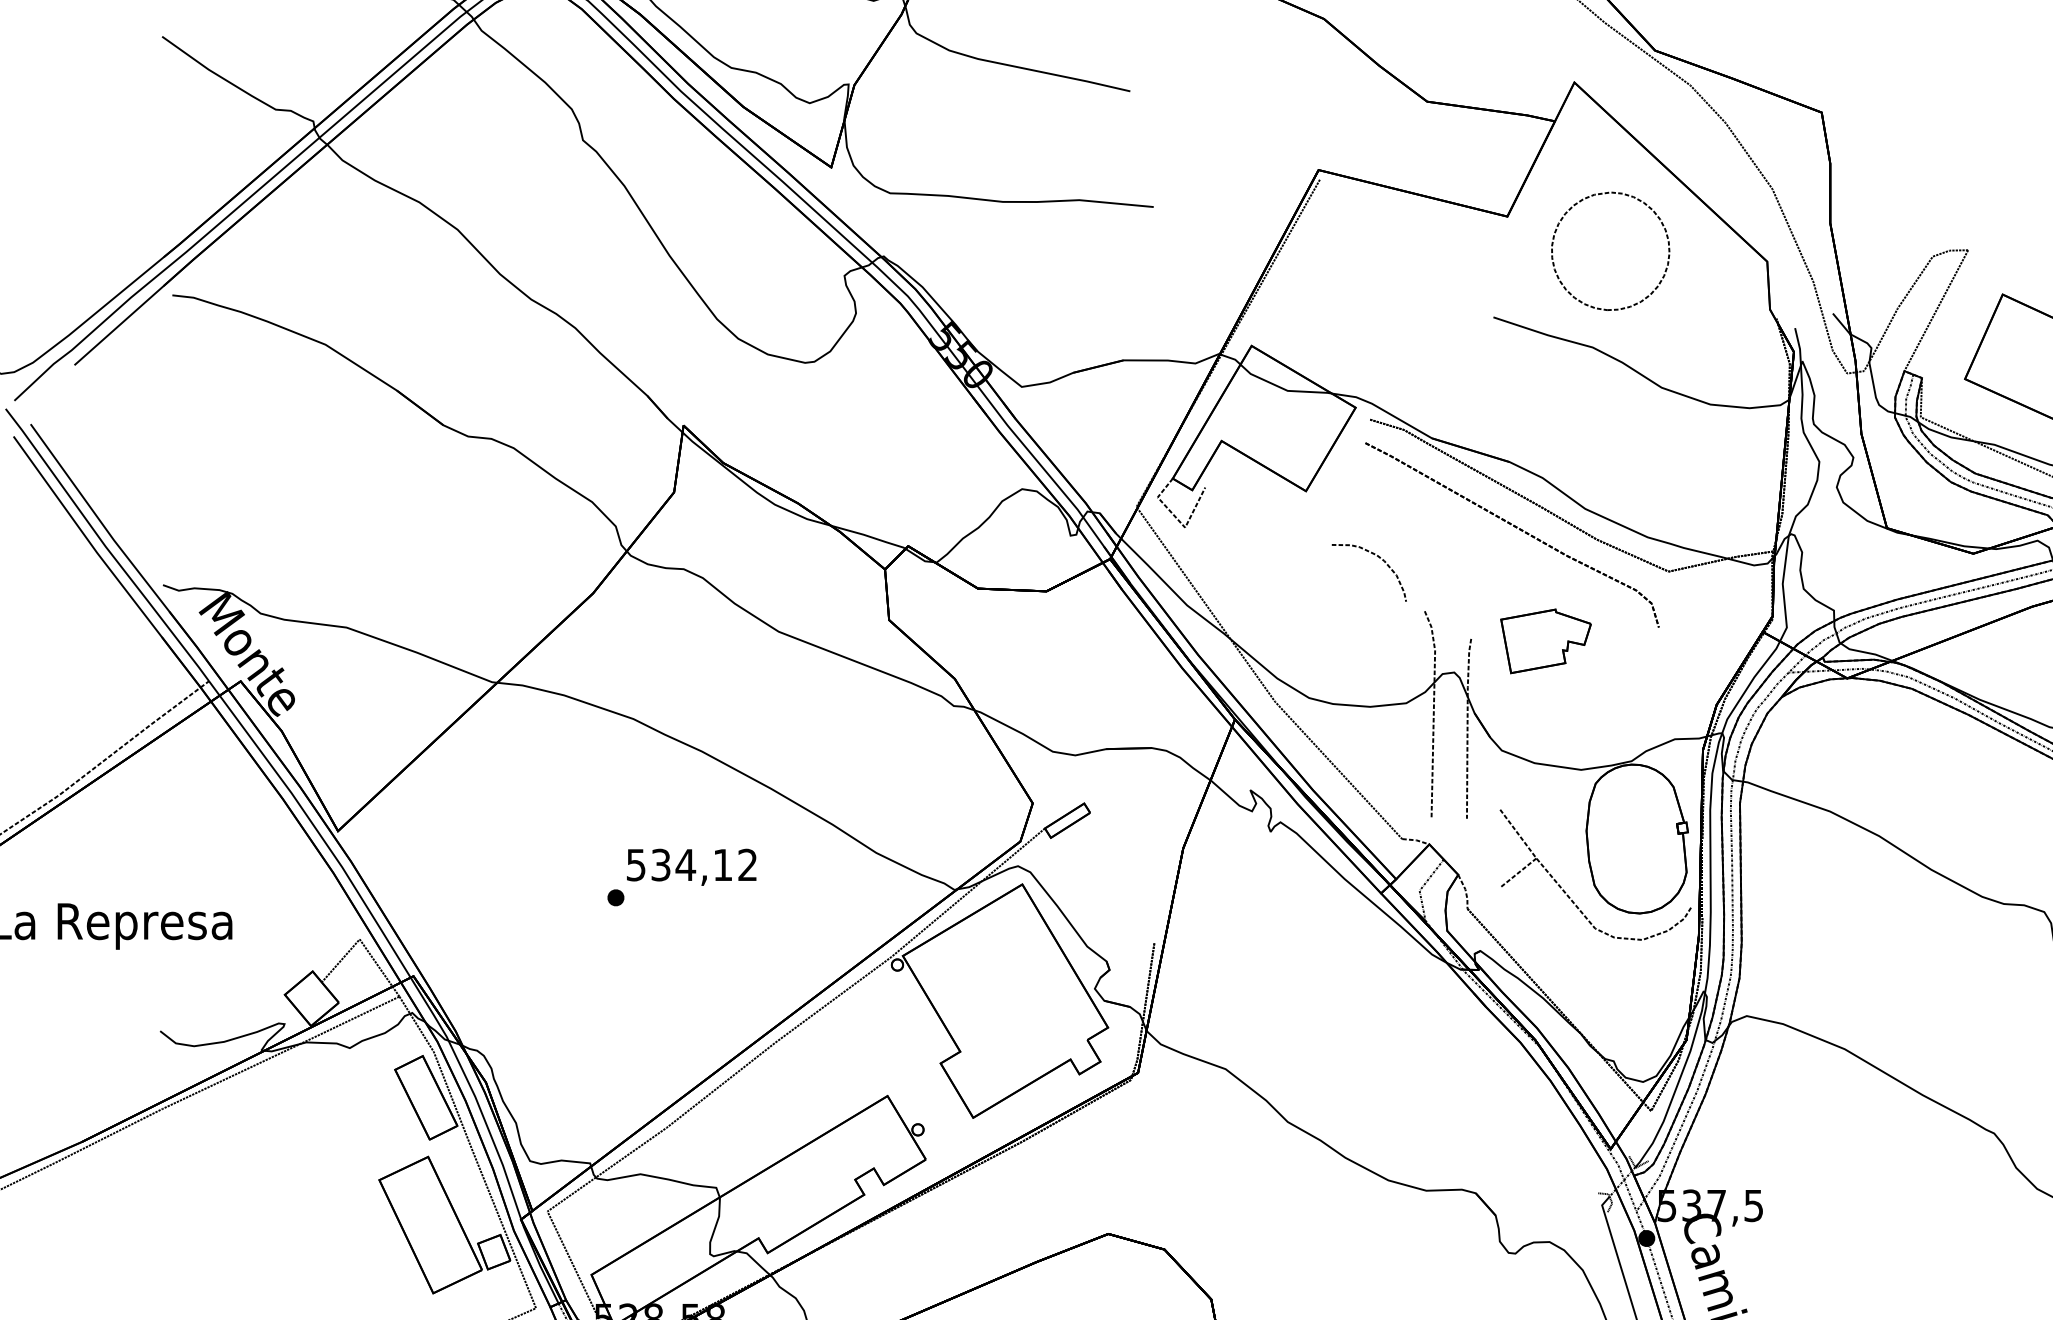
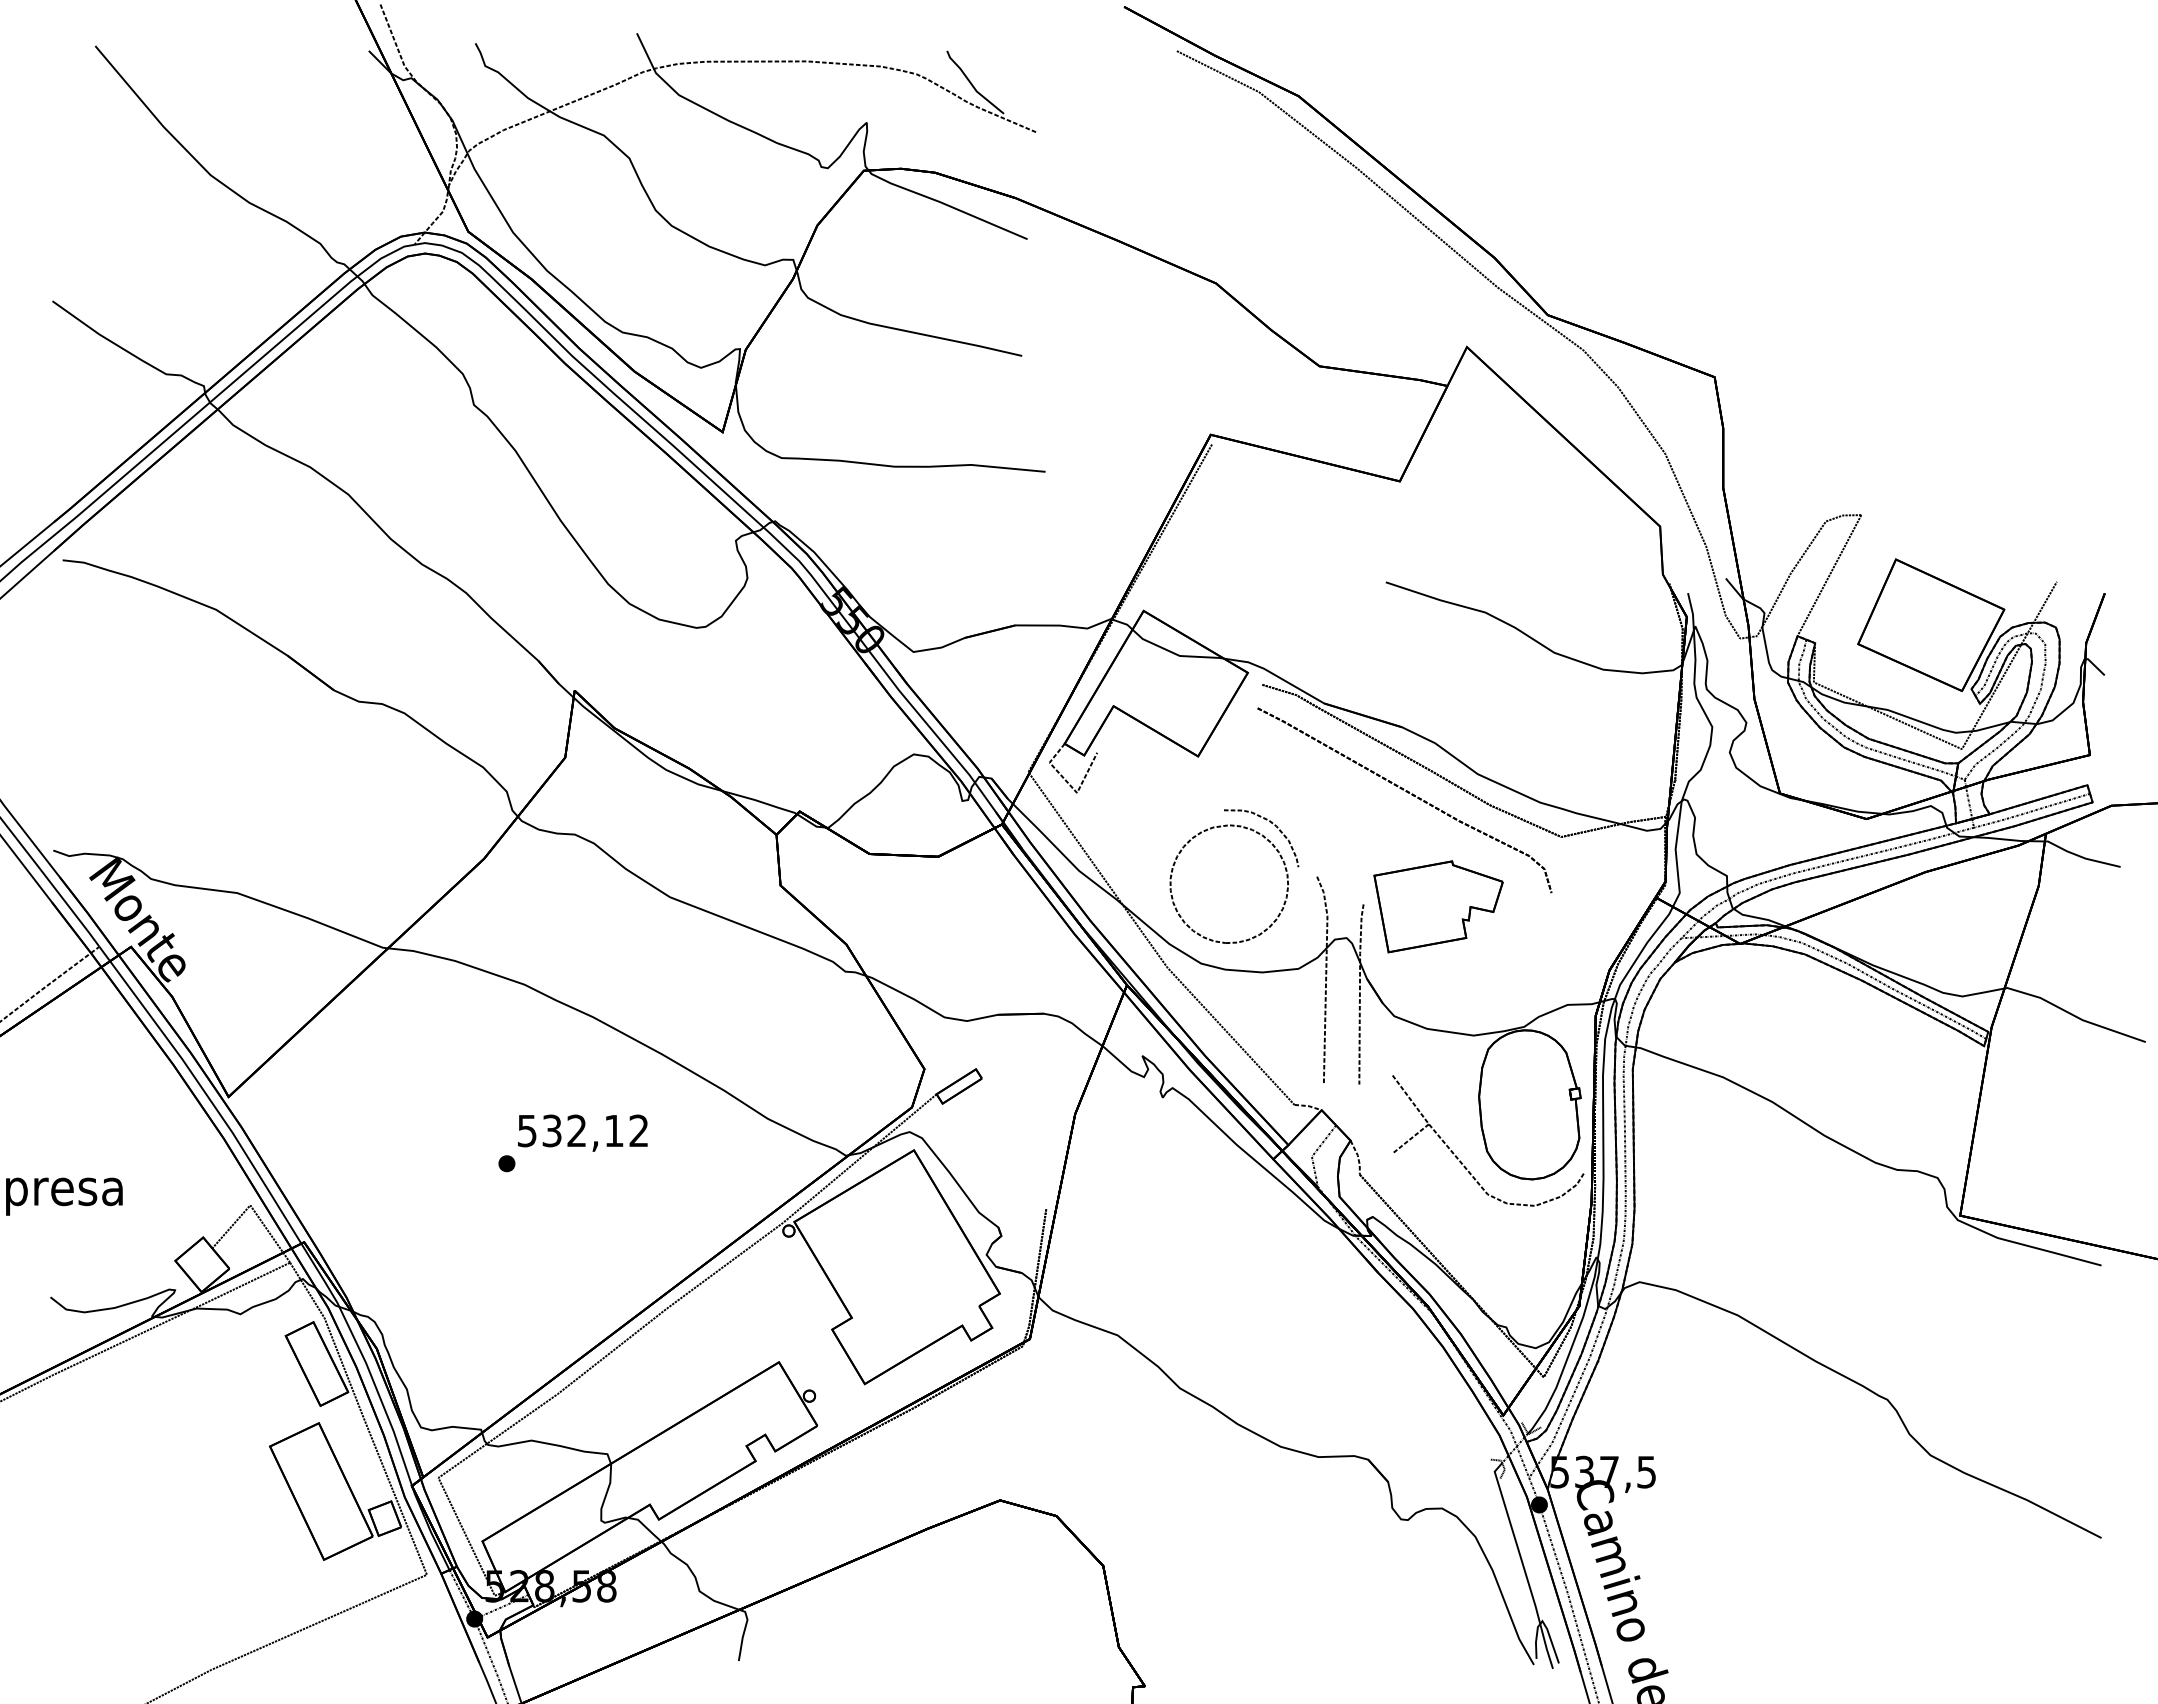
part: (1581, 201) -> (1200, 834), moved
part: (1545, 641) -> (1438, 906), size x1.43
text: (685, 864) -> (576, 1130), 534,12 -> 532,12

